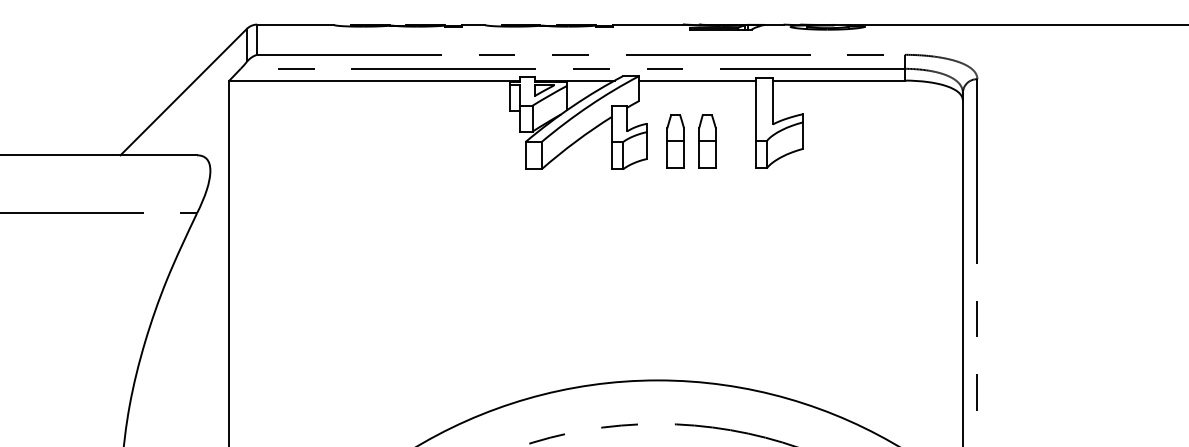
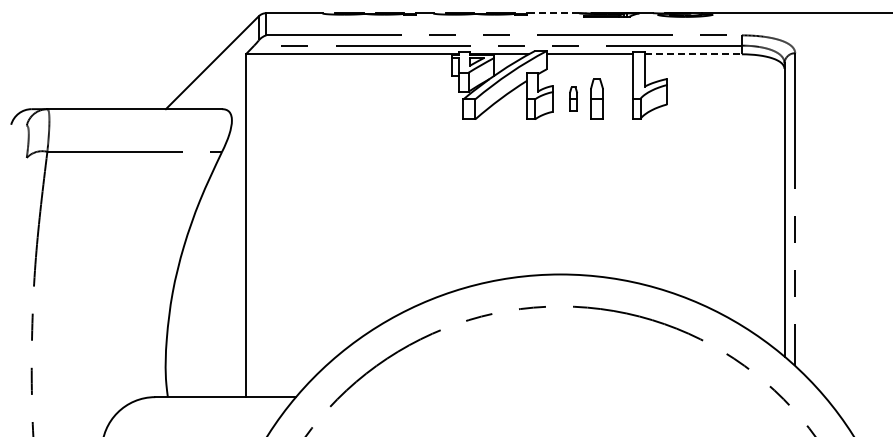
line: (646, 25) -> (552, 13), solid -> dashed
line: (838, 80) -> (693, 54), solid -> dashed
part: (675, 140) -> (573, 98), size x0.6

